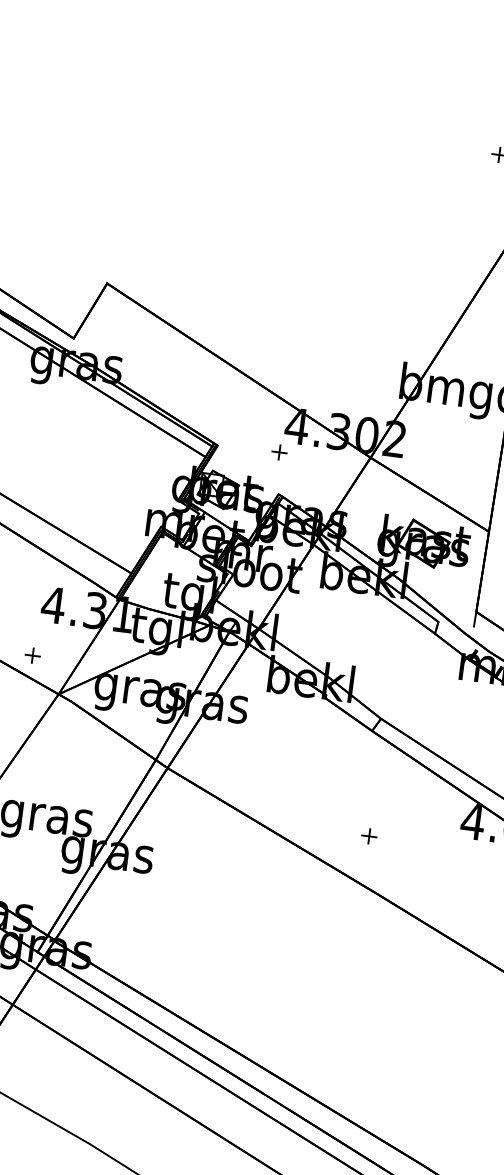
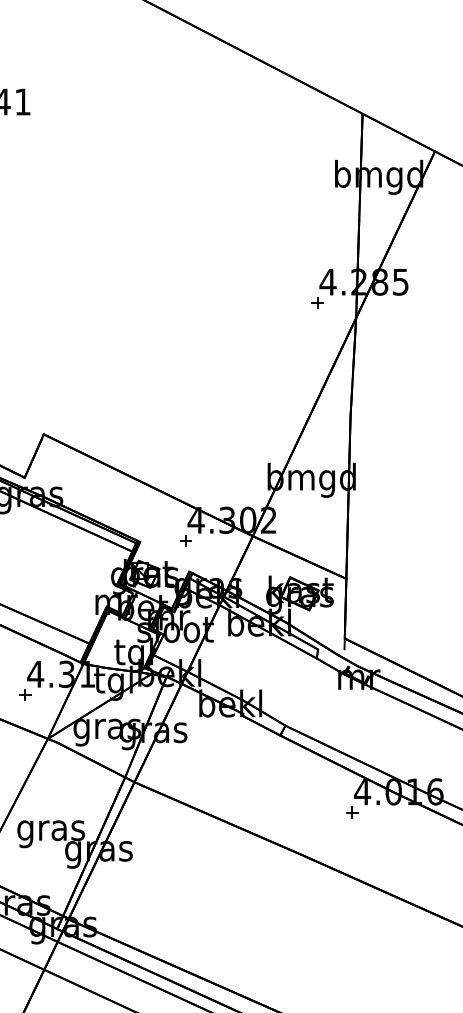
part: (33, 654) -> (25, 694), moved
part: (369, 836) -> (352, 812), moved

